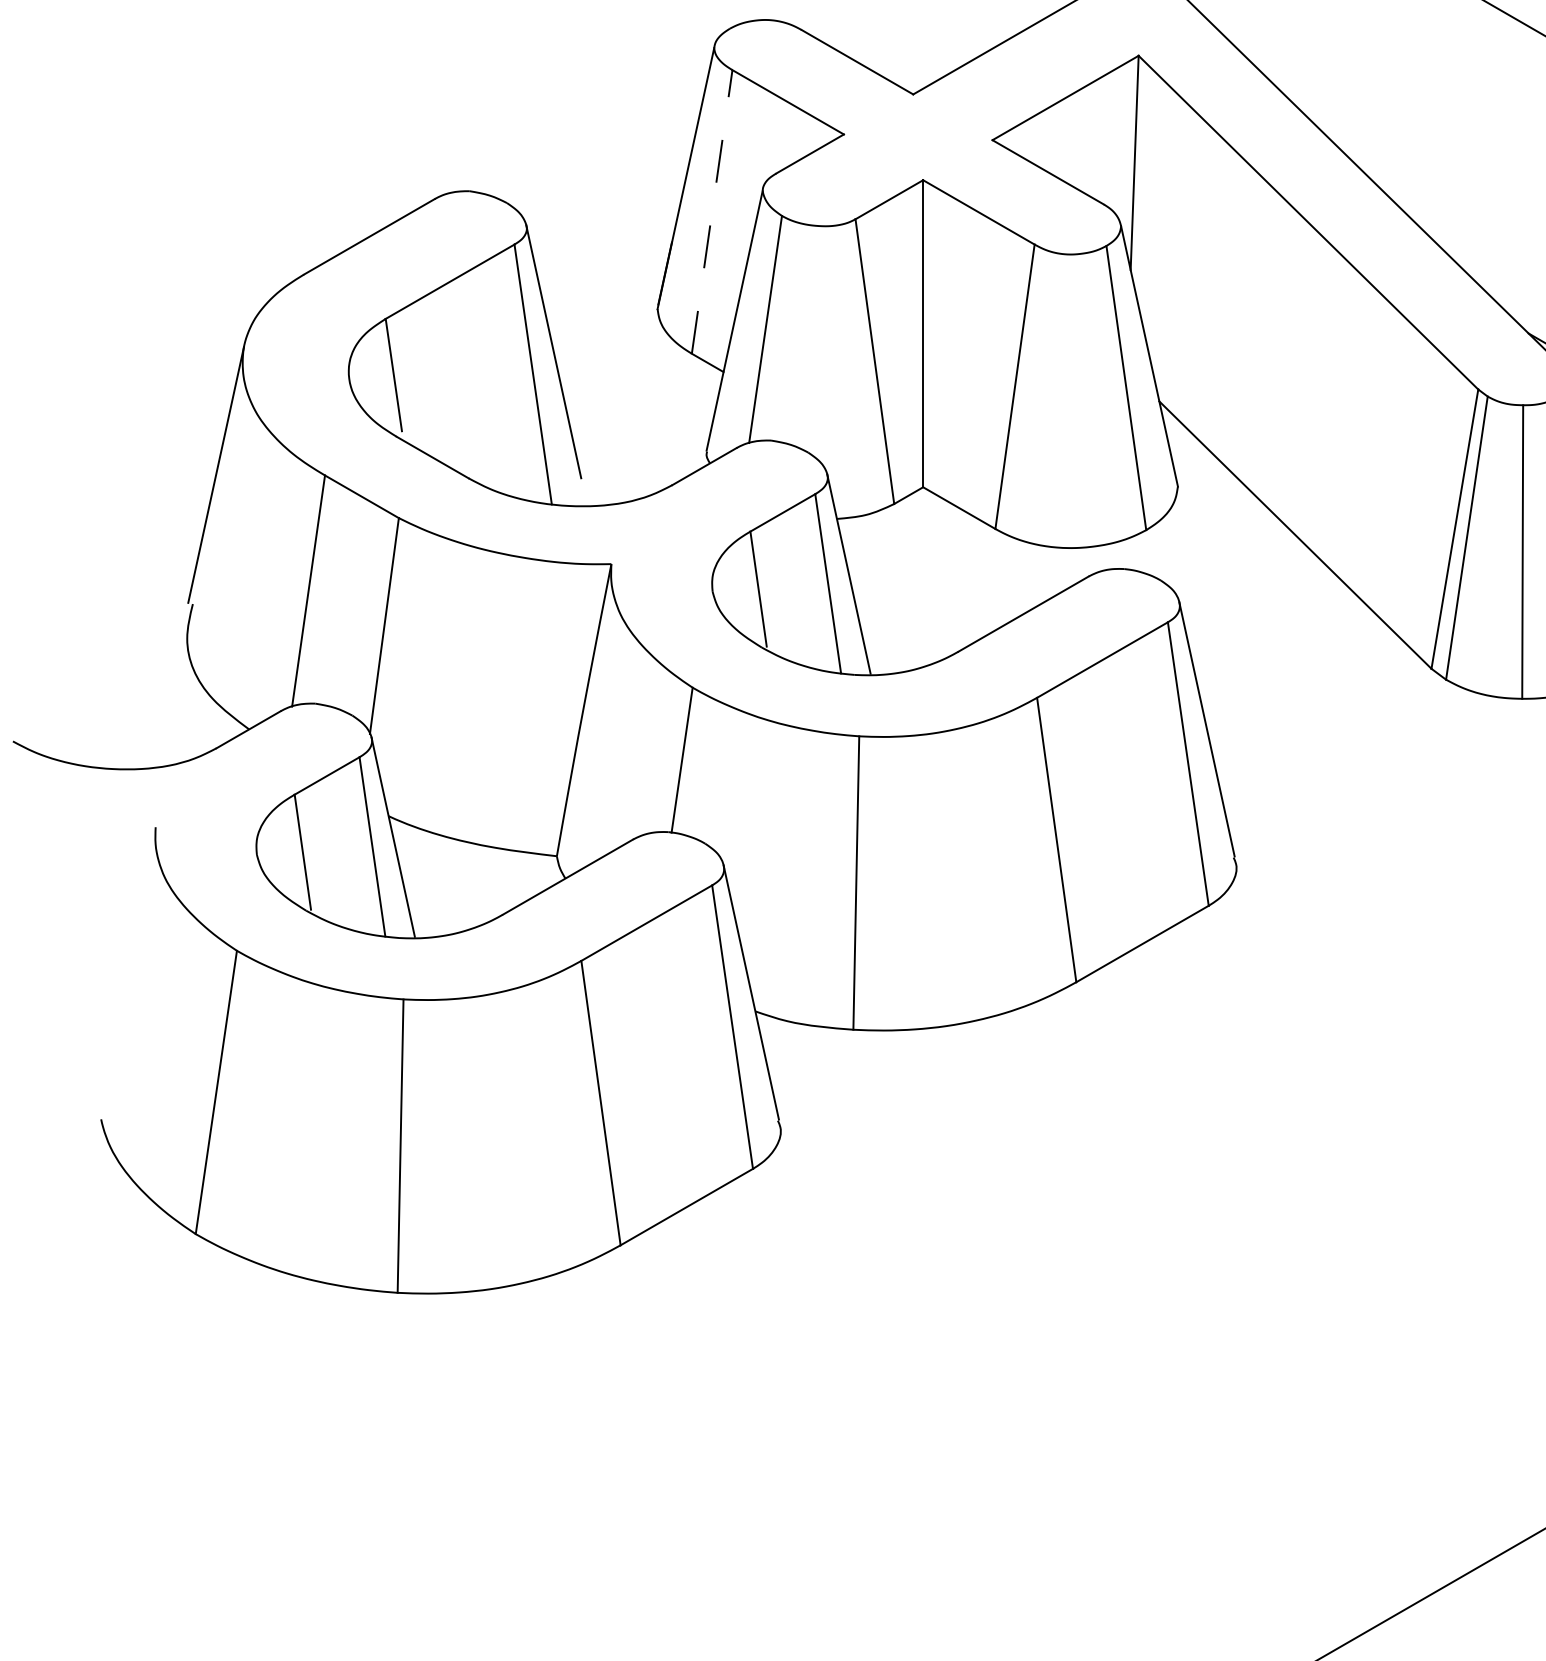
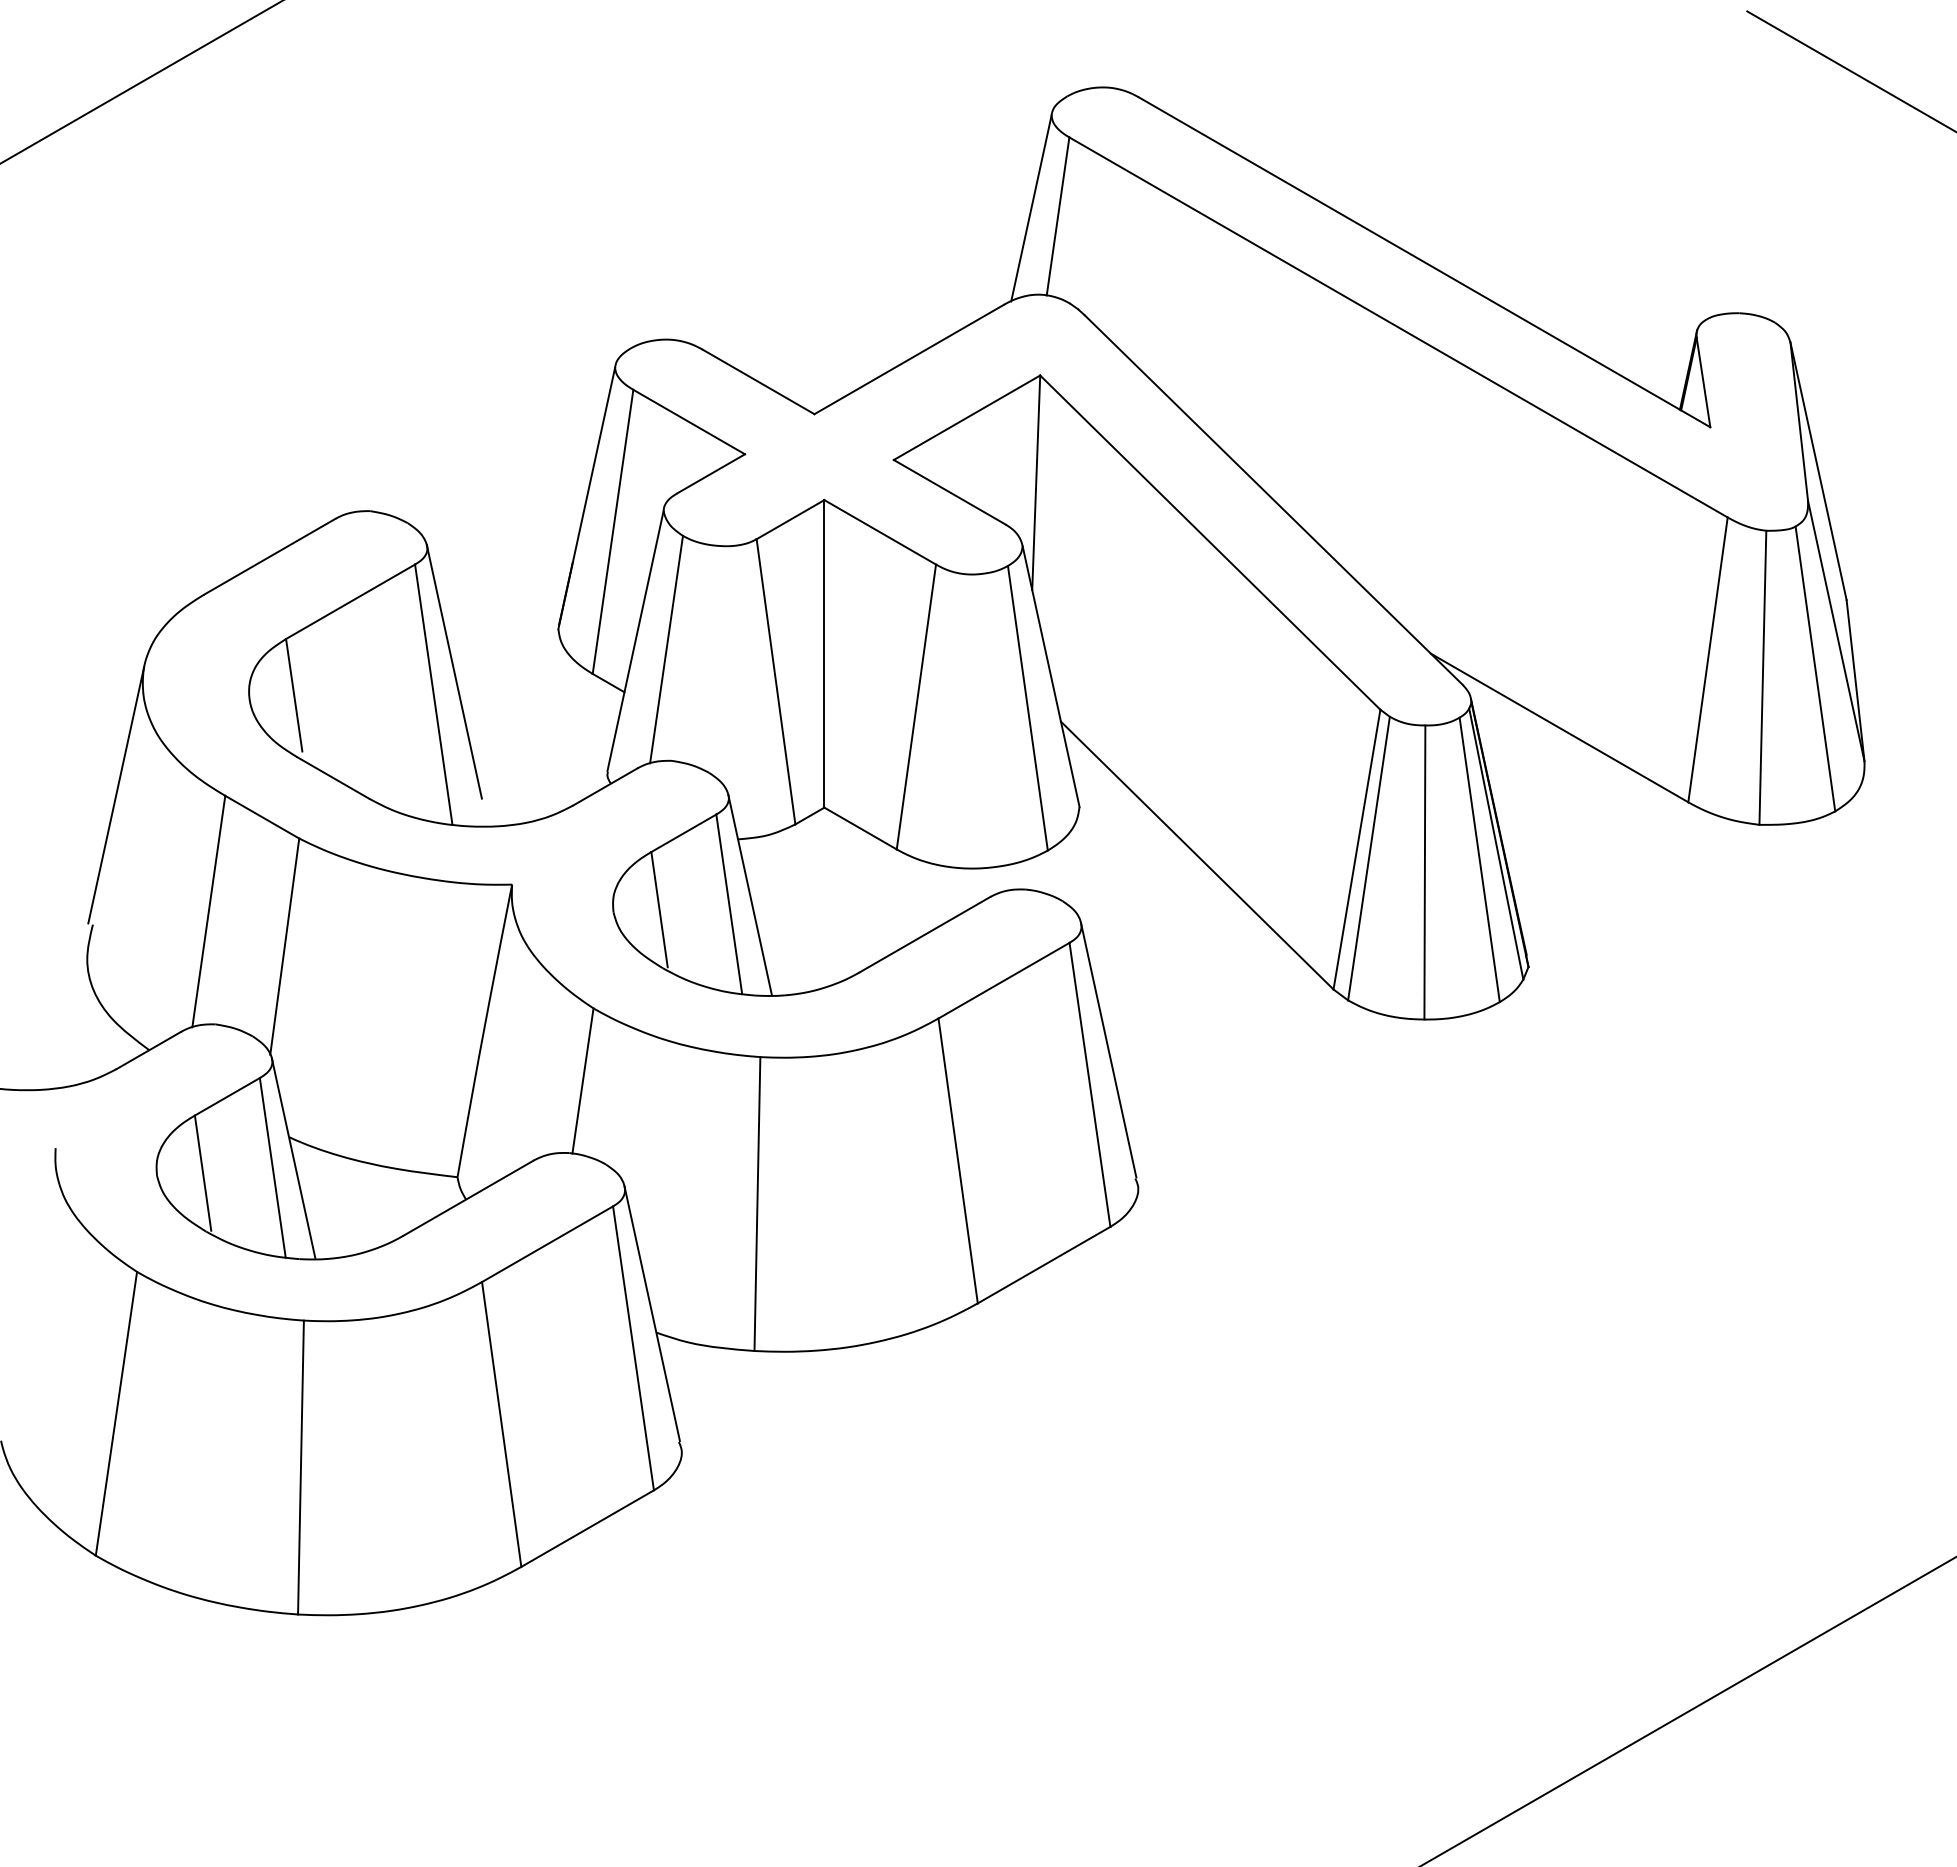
line: (712, 211) -> (613, 531), dashed -> solid

